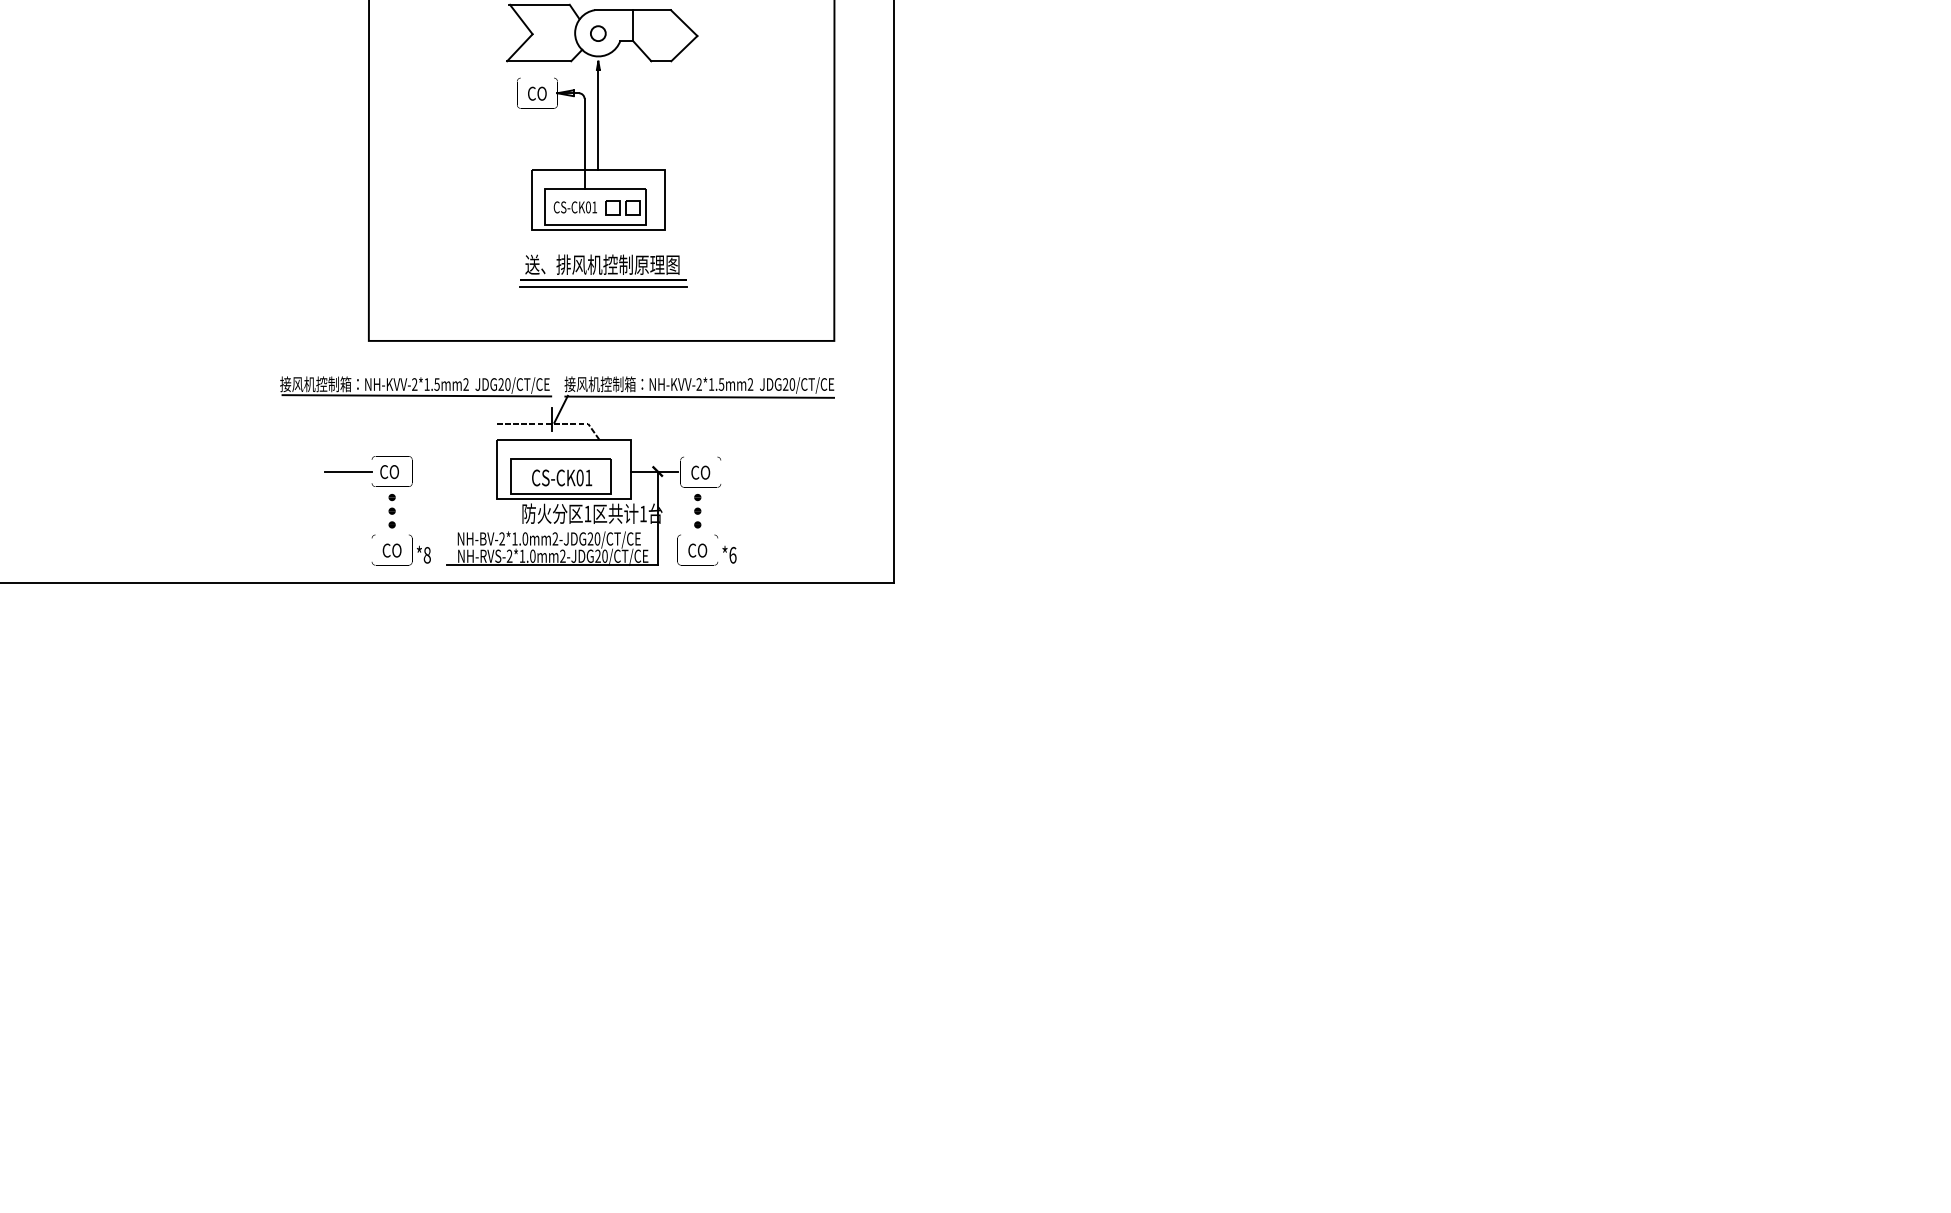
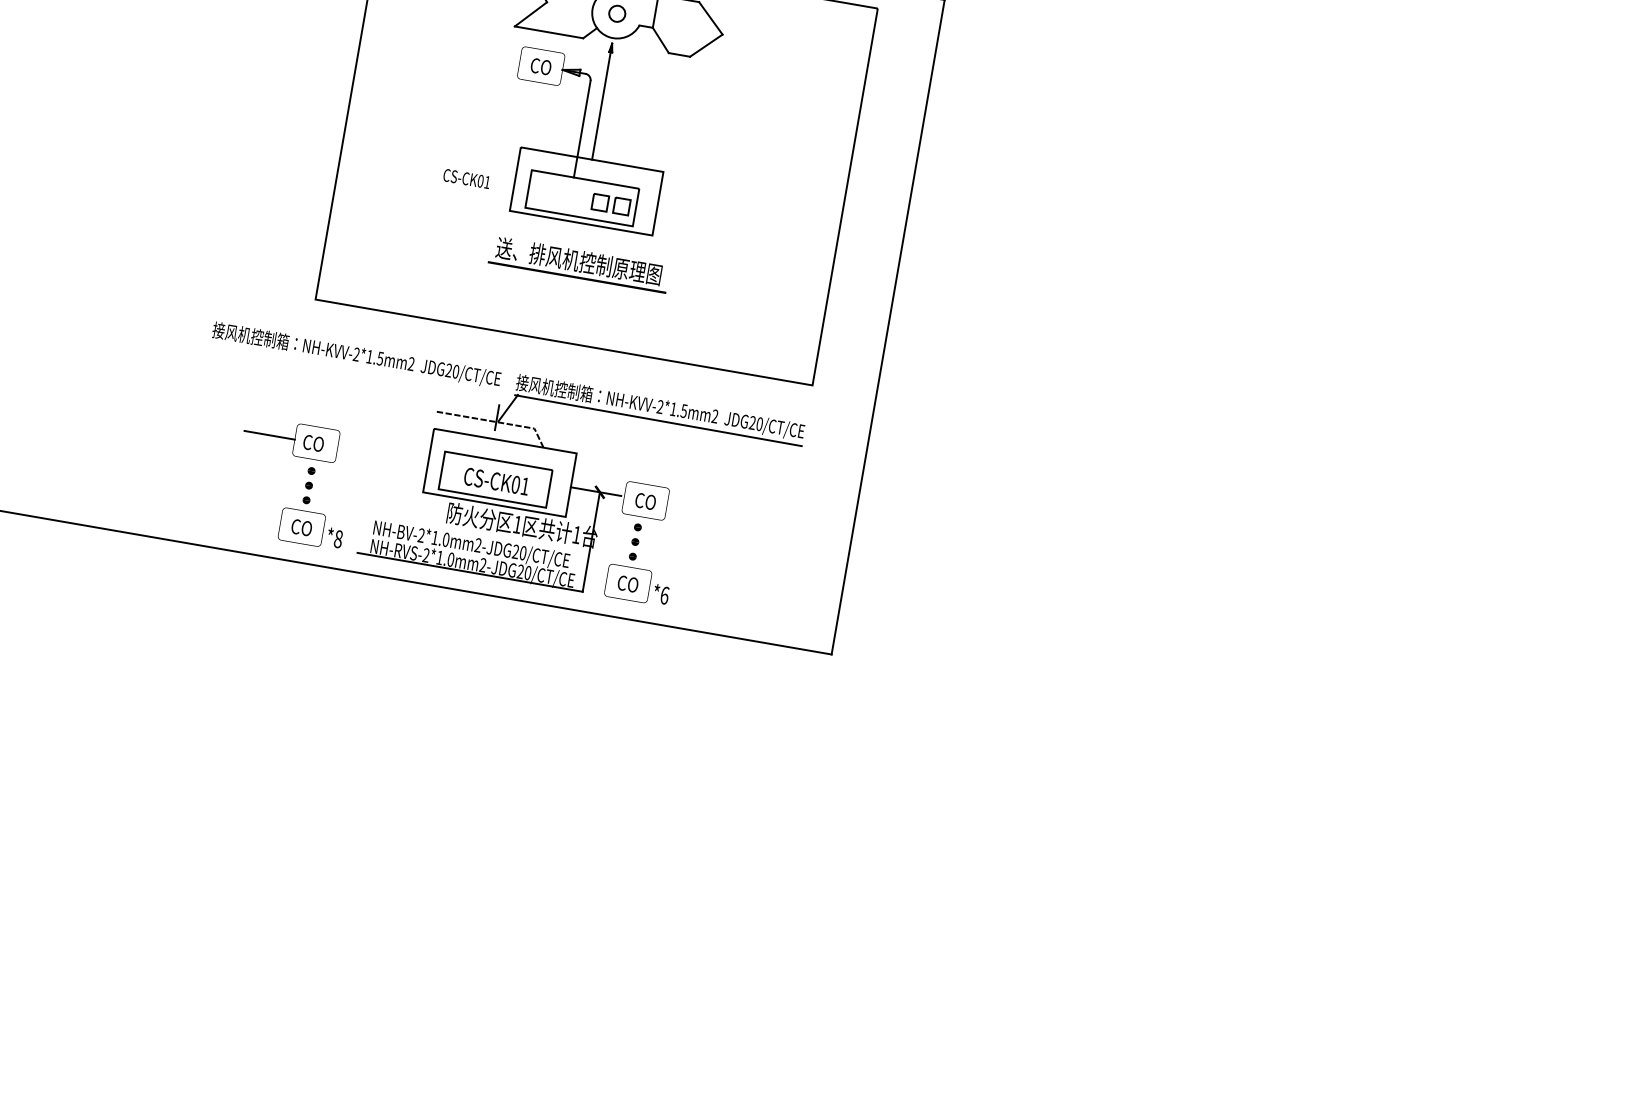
text: (574, 207) -> (465, 178), moved
line: (602, 286) -> (575, 284), removed
line: (416, 395) -> (356, 366), removed

